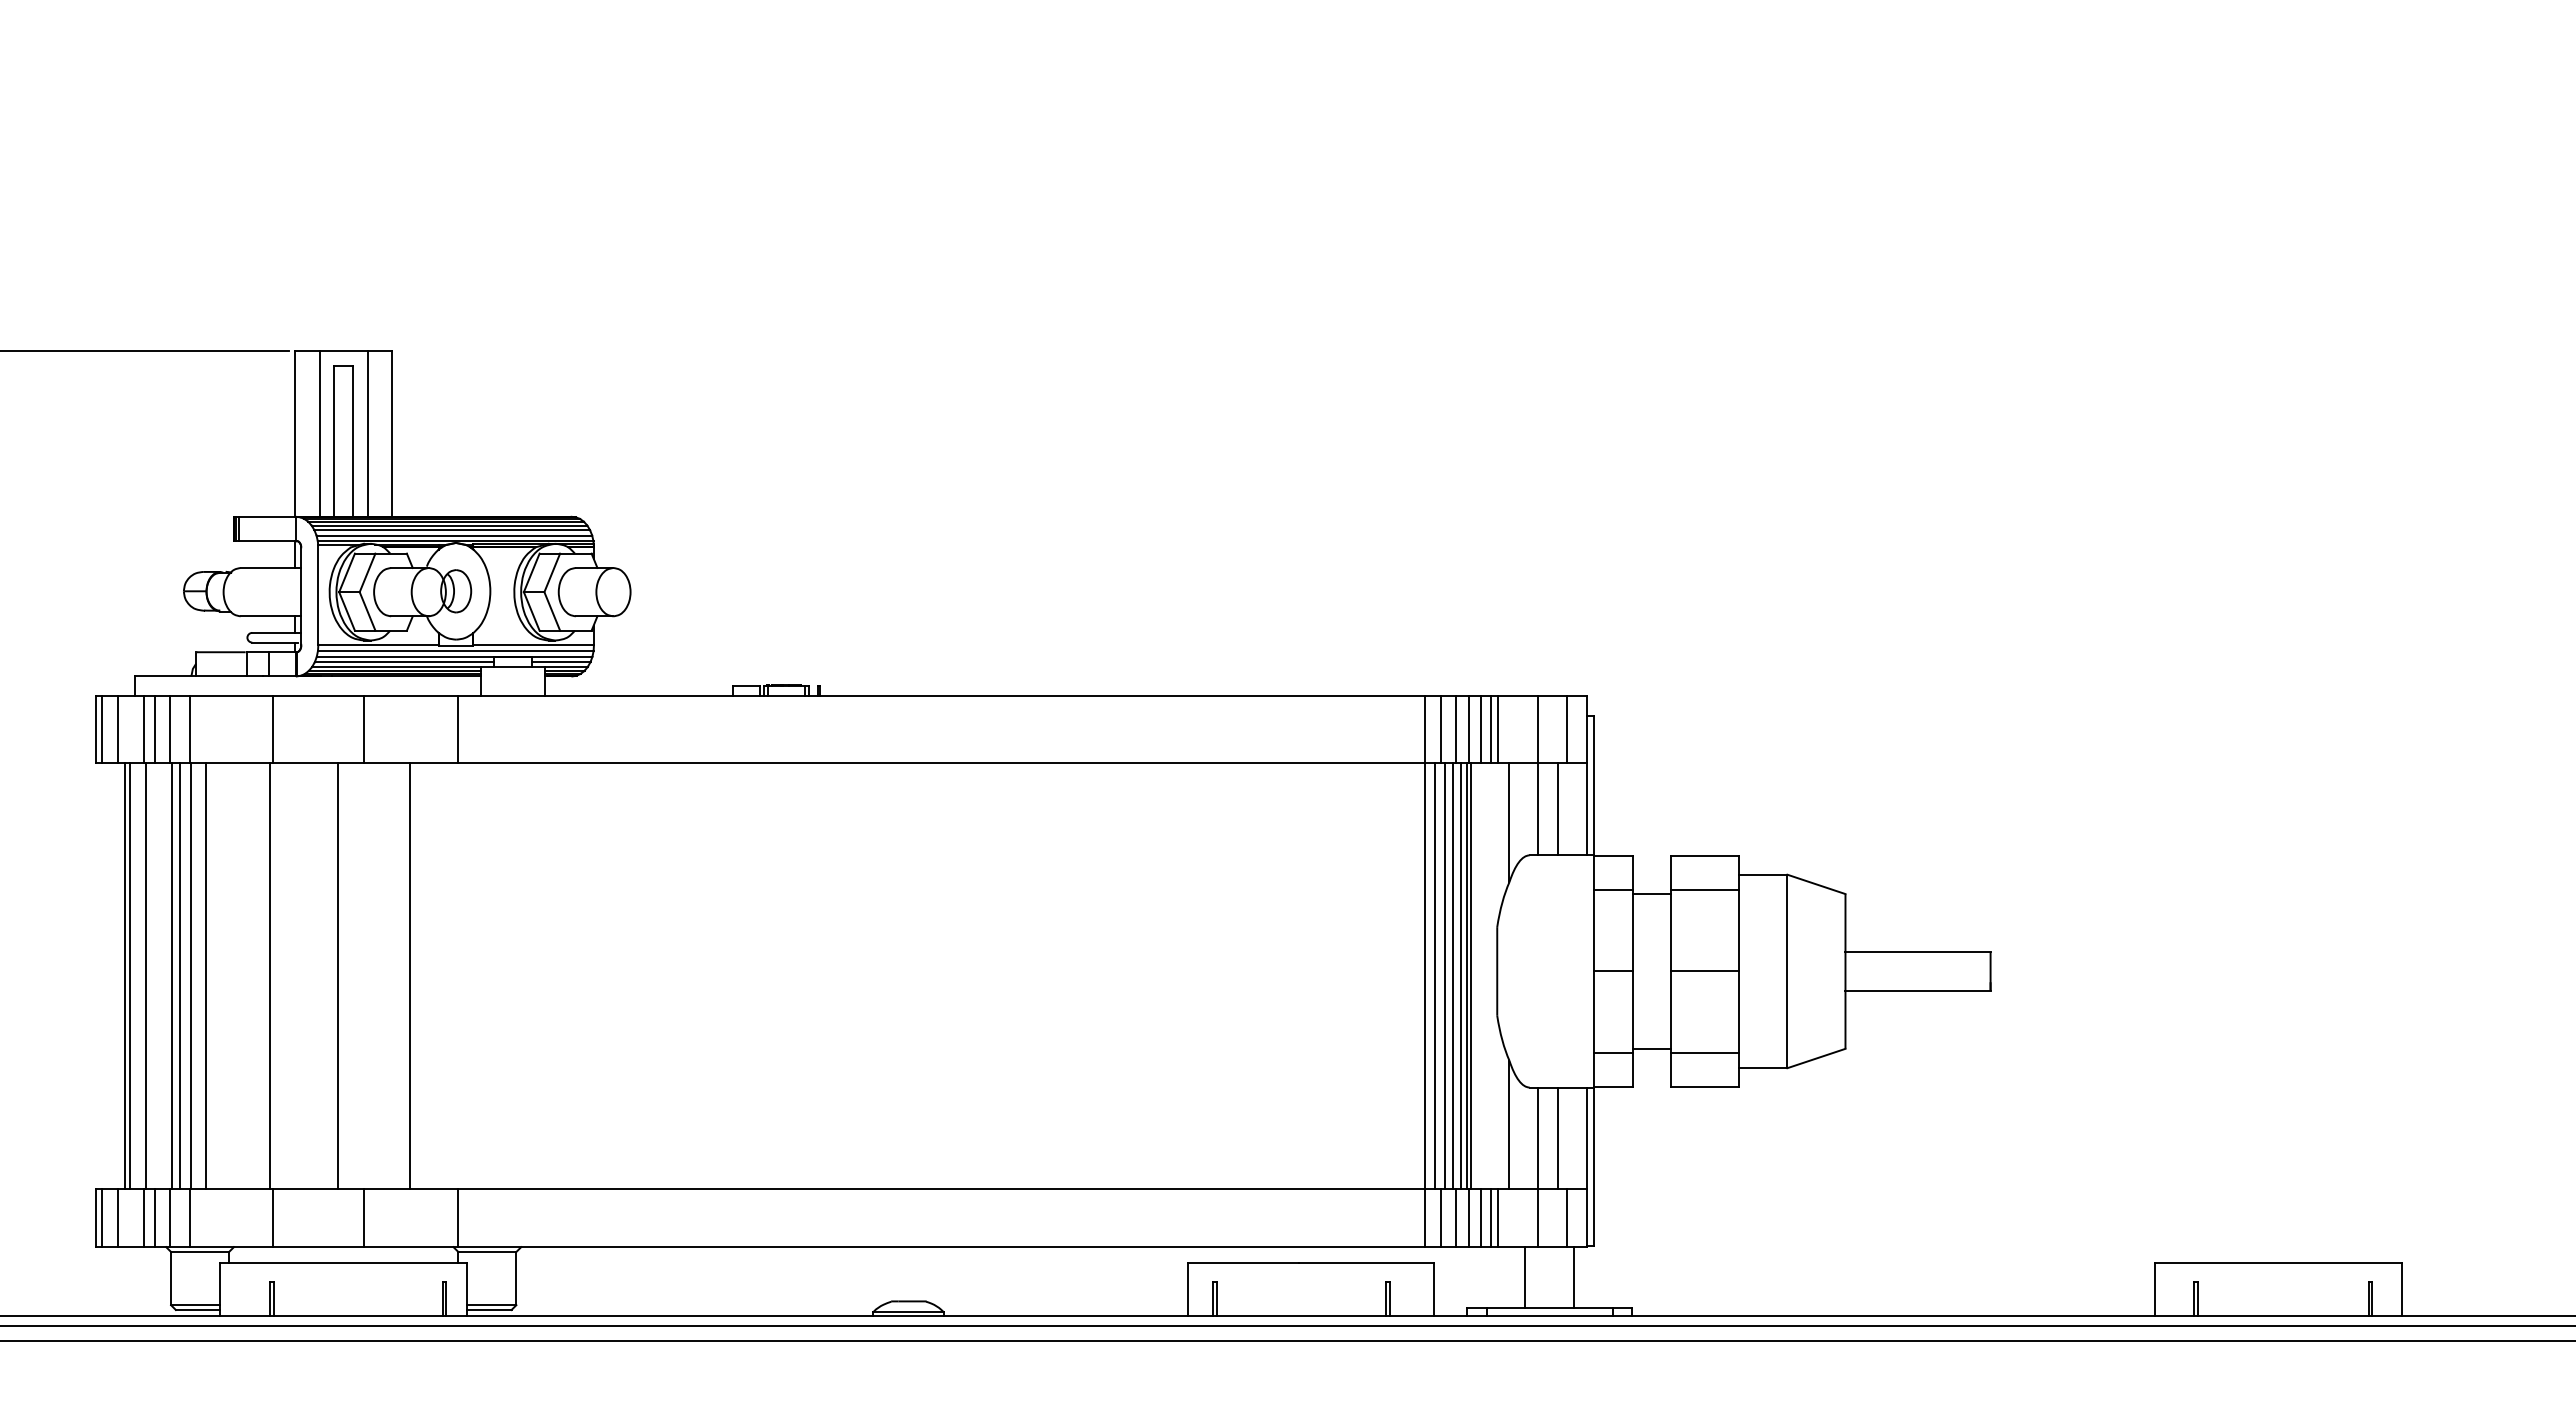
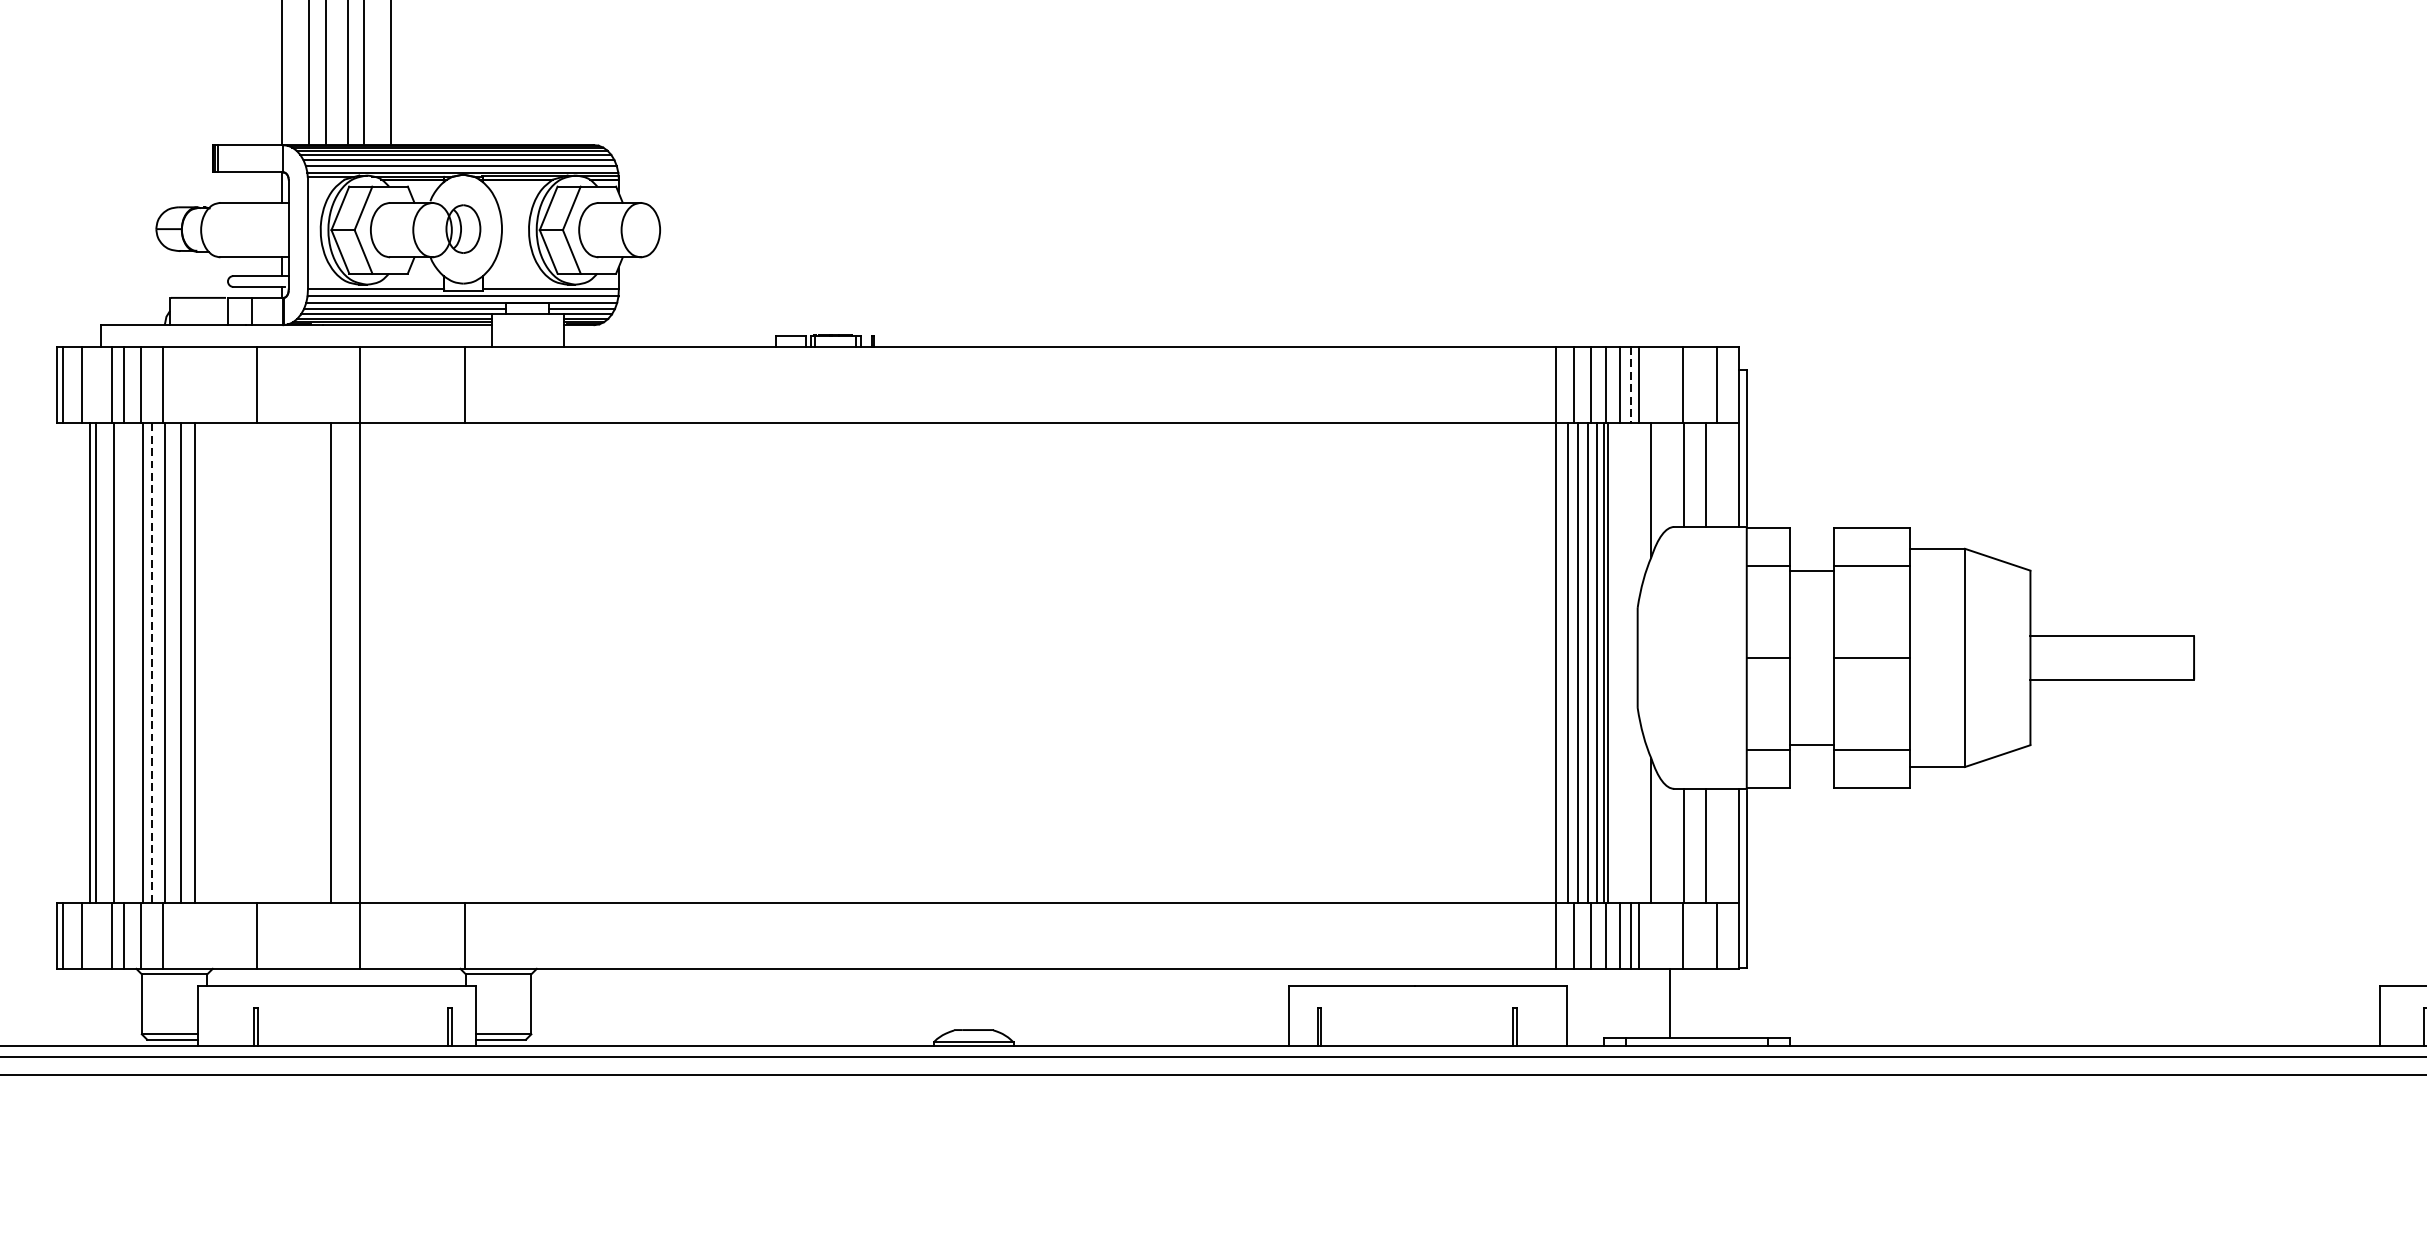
line: (1490, 729) -> (1630, 385), solid -> dashed
line: (180, 976) -> (152, 663), solid -> dashed
line: (269, 976) -> (194, 663), moved
line: (409, 976) -> (360, 663), moved
line: (1573, 1277) -> (1723, 1003), removed

